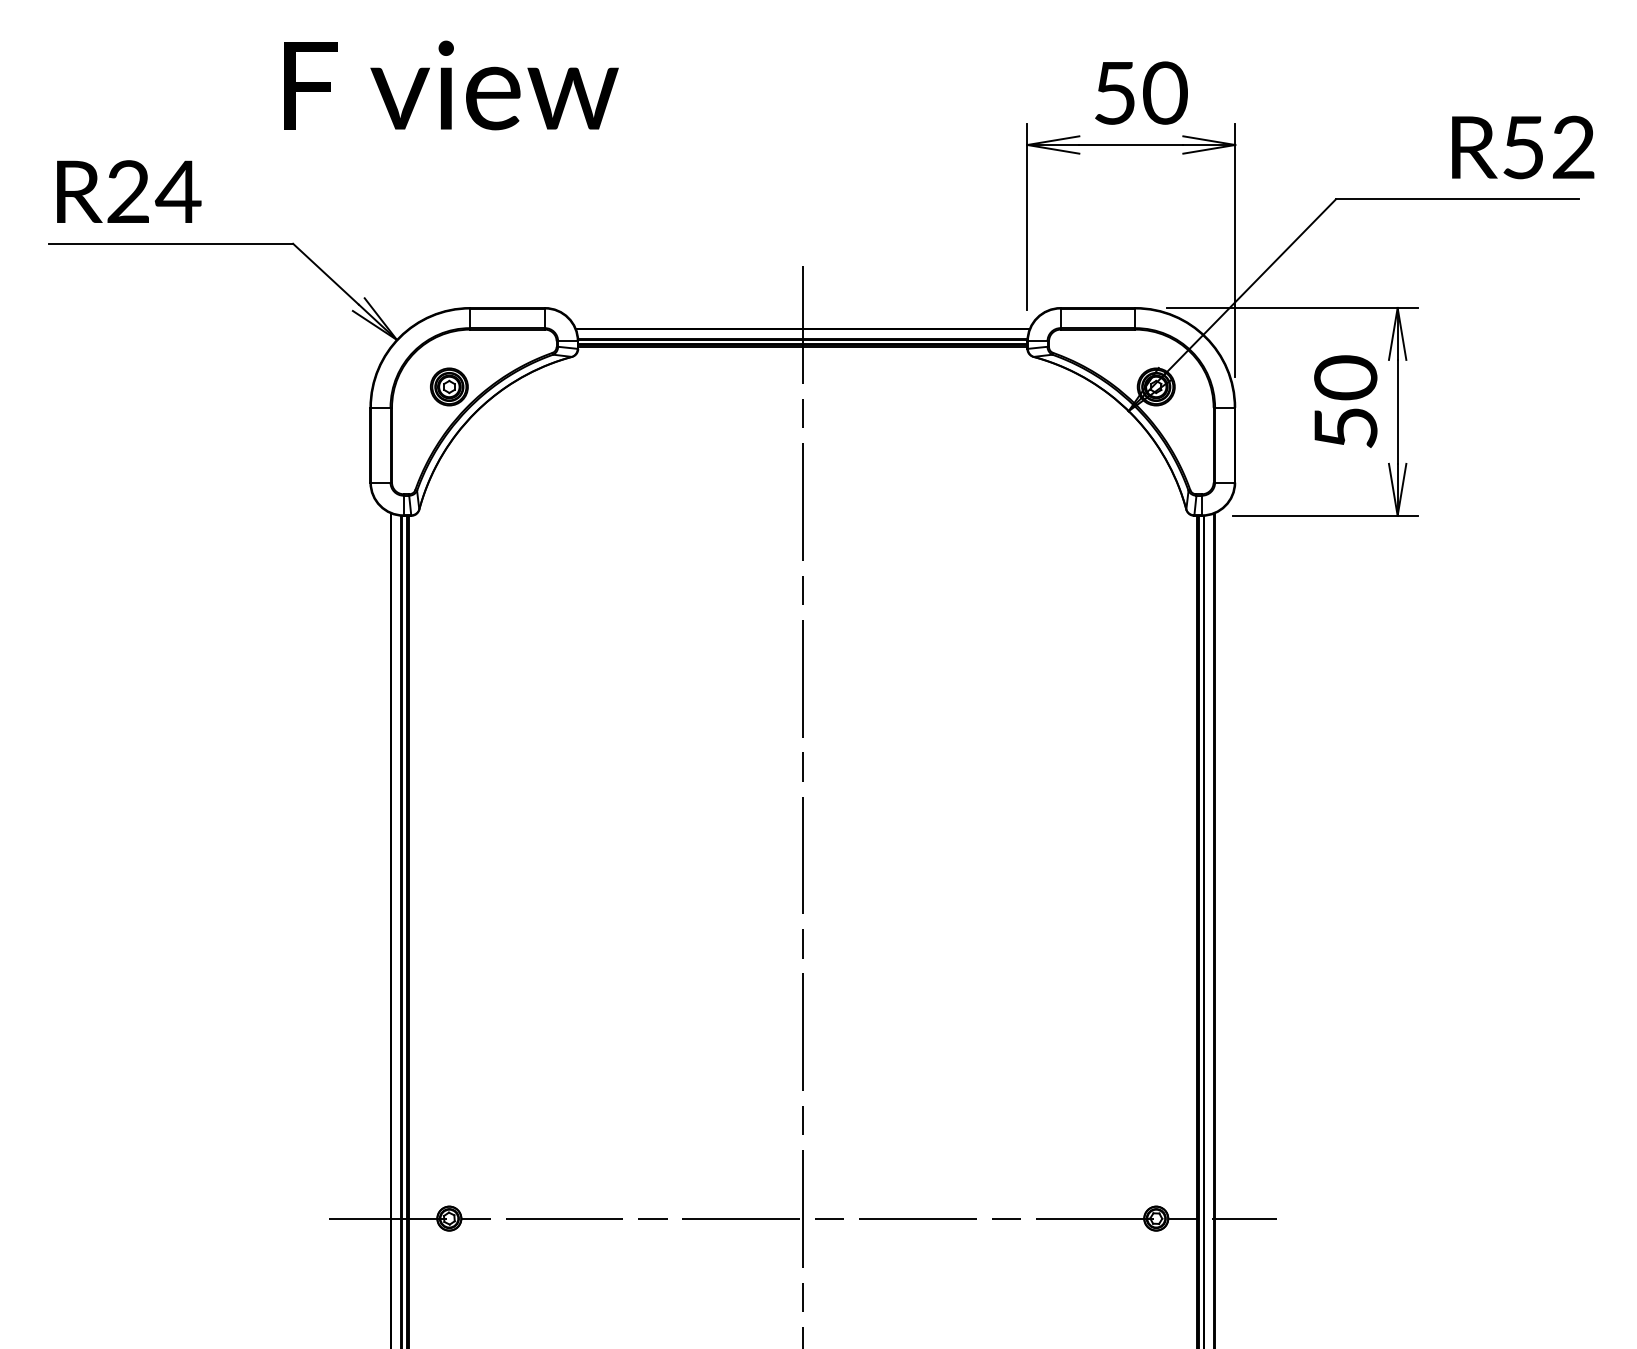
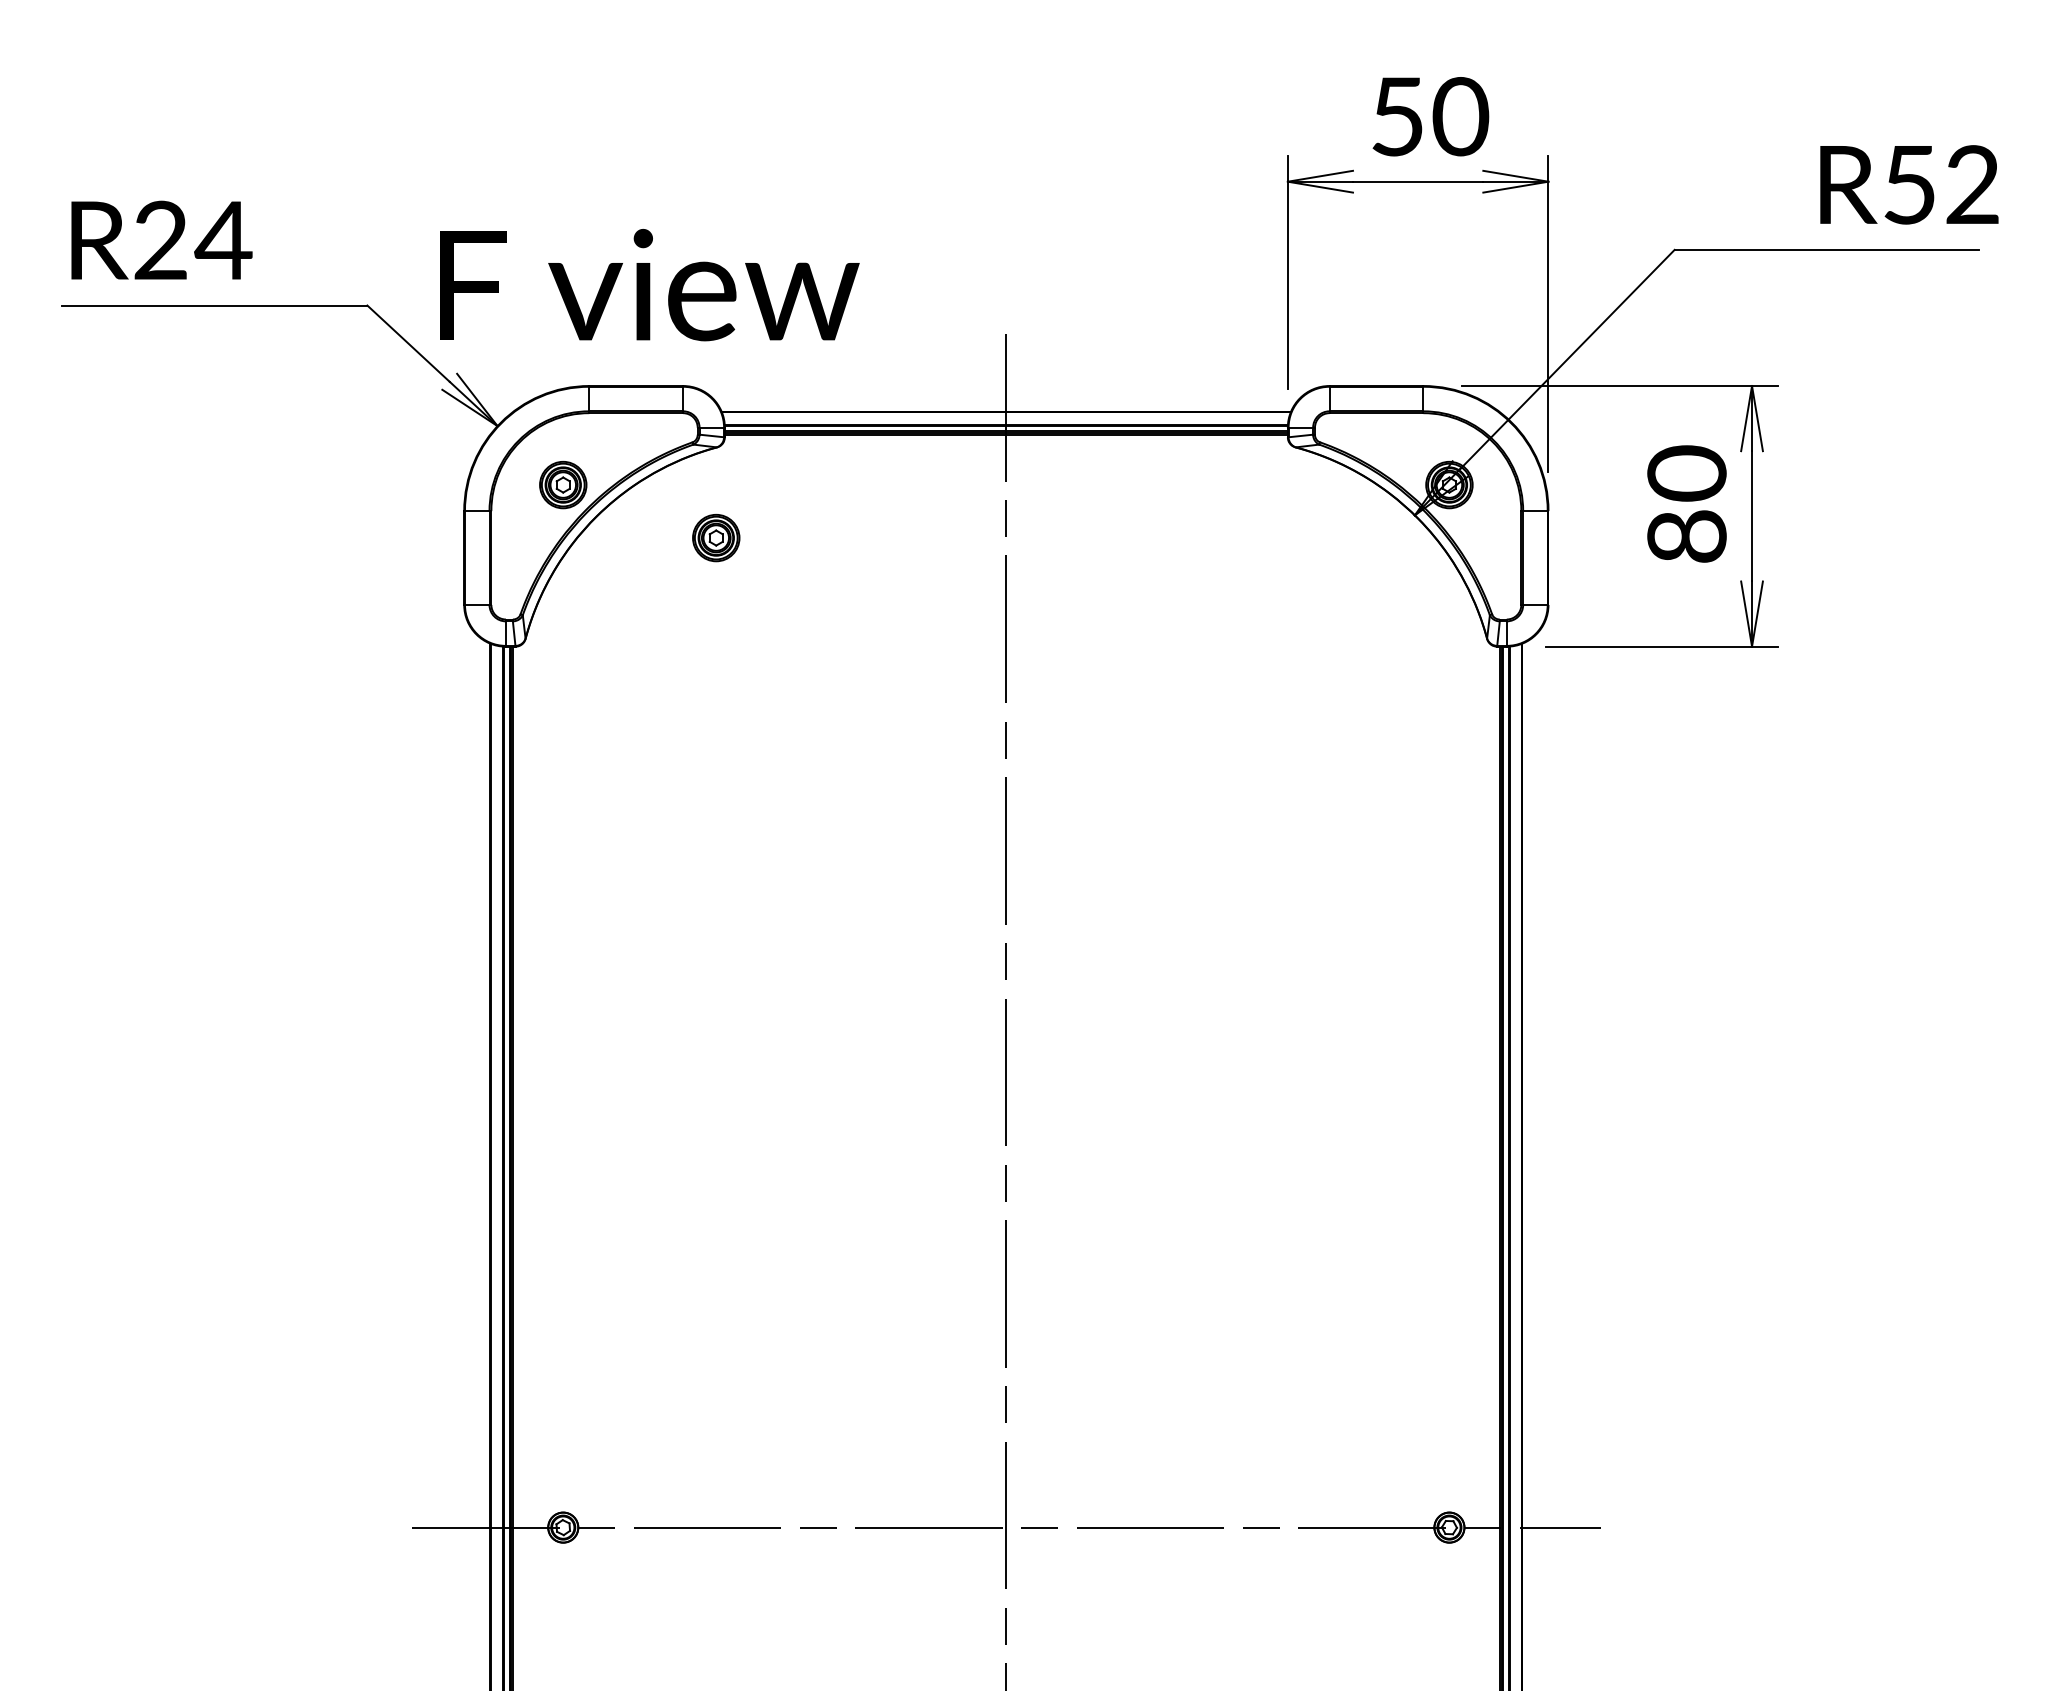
text: (451, 85) -> (649, 285), moved
text: (1345, 428) -> (1686, 536), 50 -> 80
part: (571, 429) -> (716, 538), added

